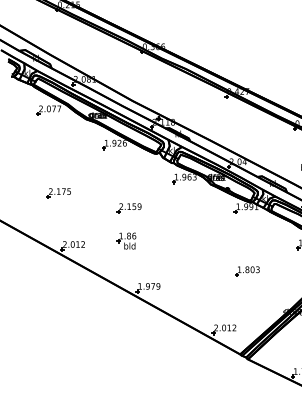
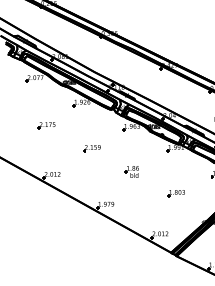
part: (58, 192) -> (46, 125), moved
part: (125, 240) -> (131, 171), moved

